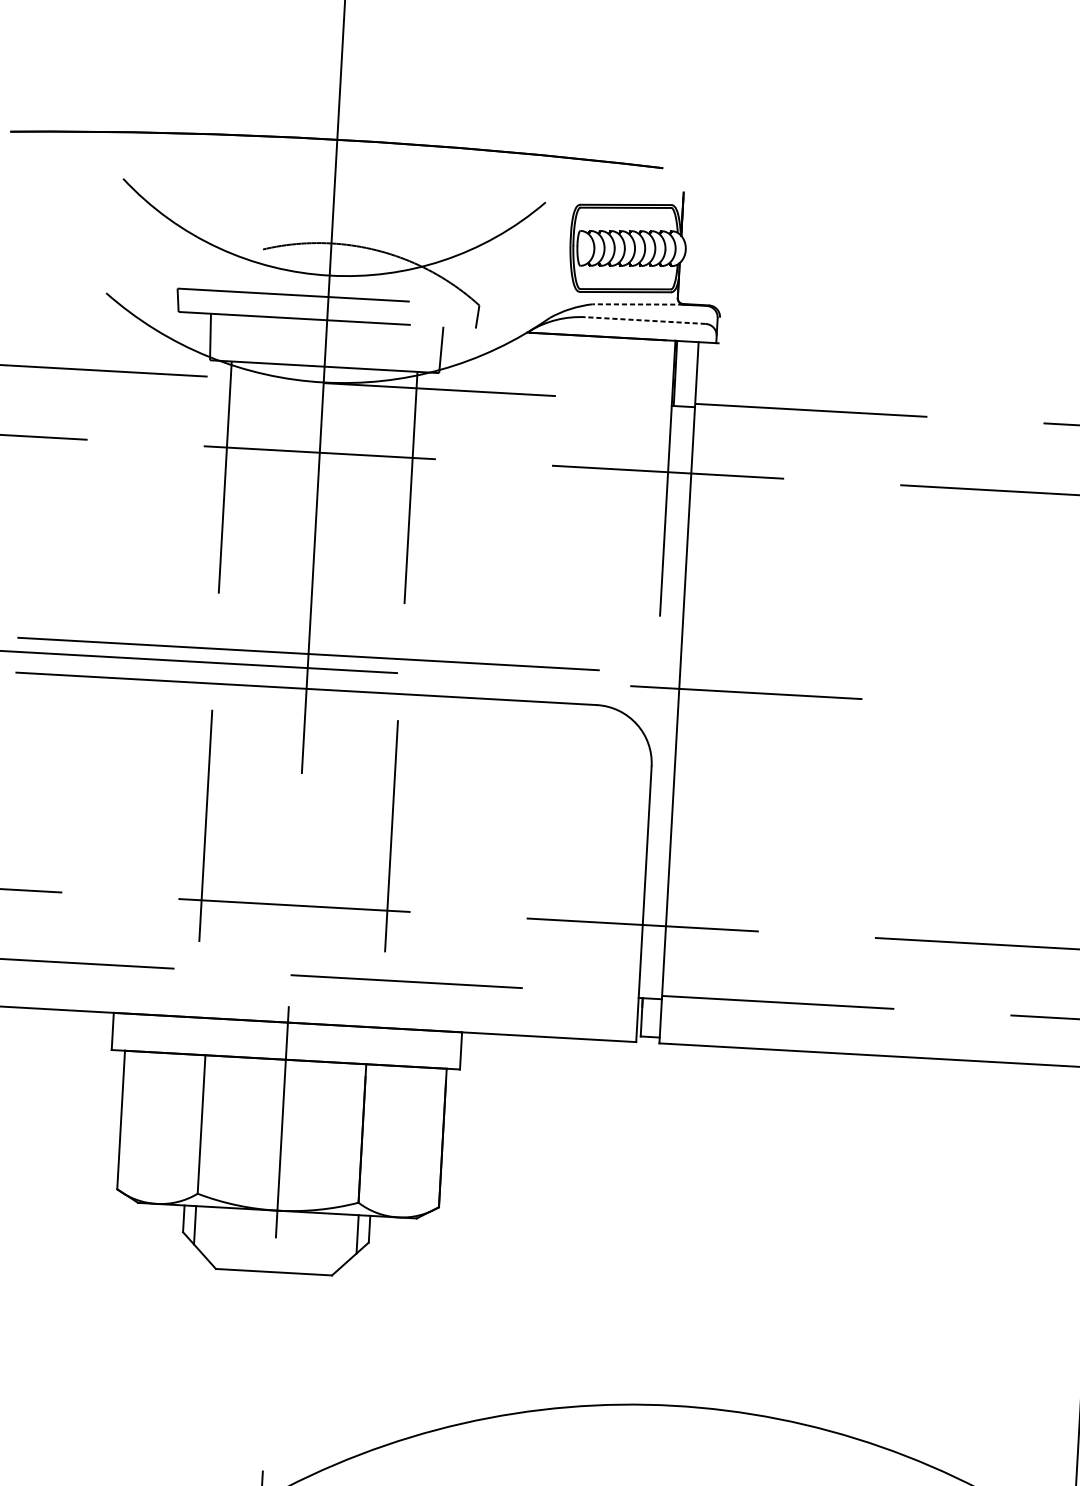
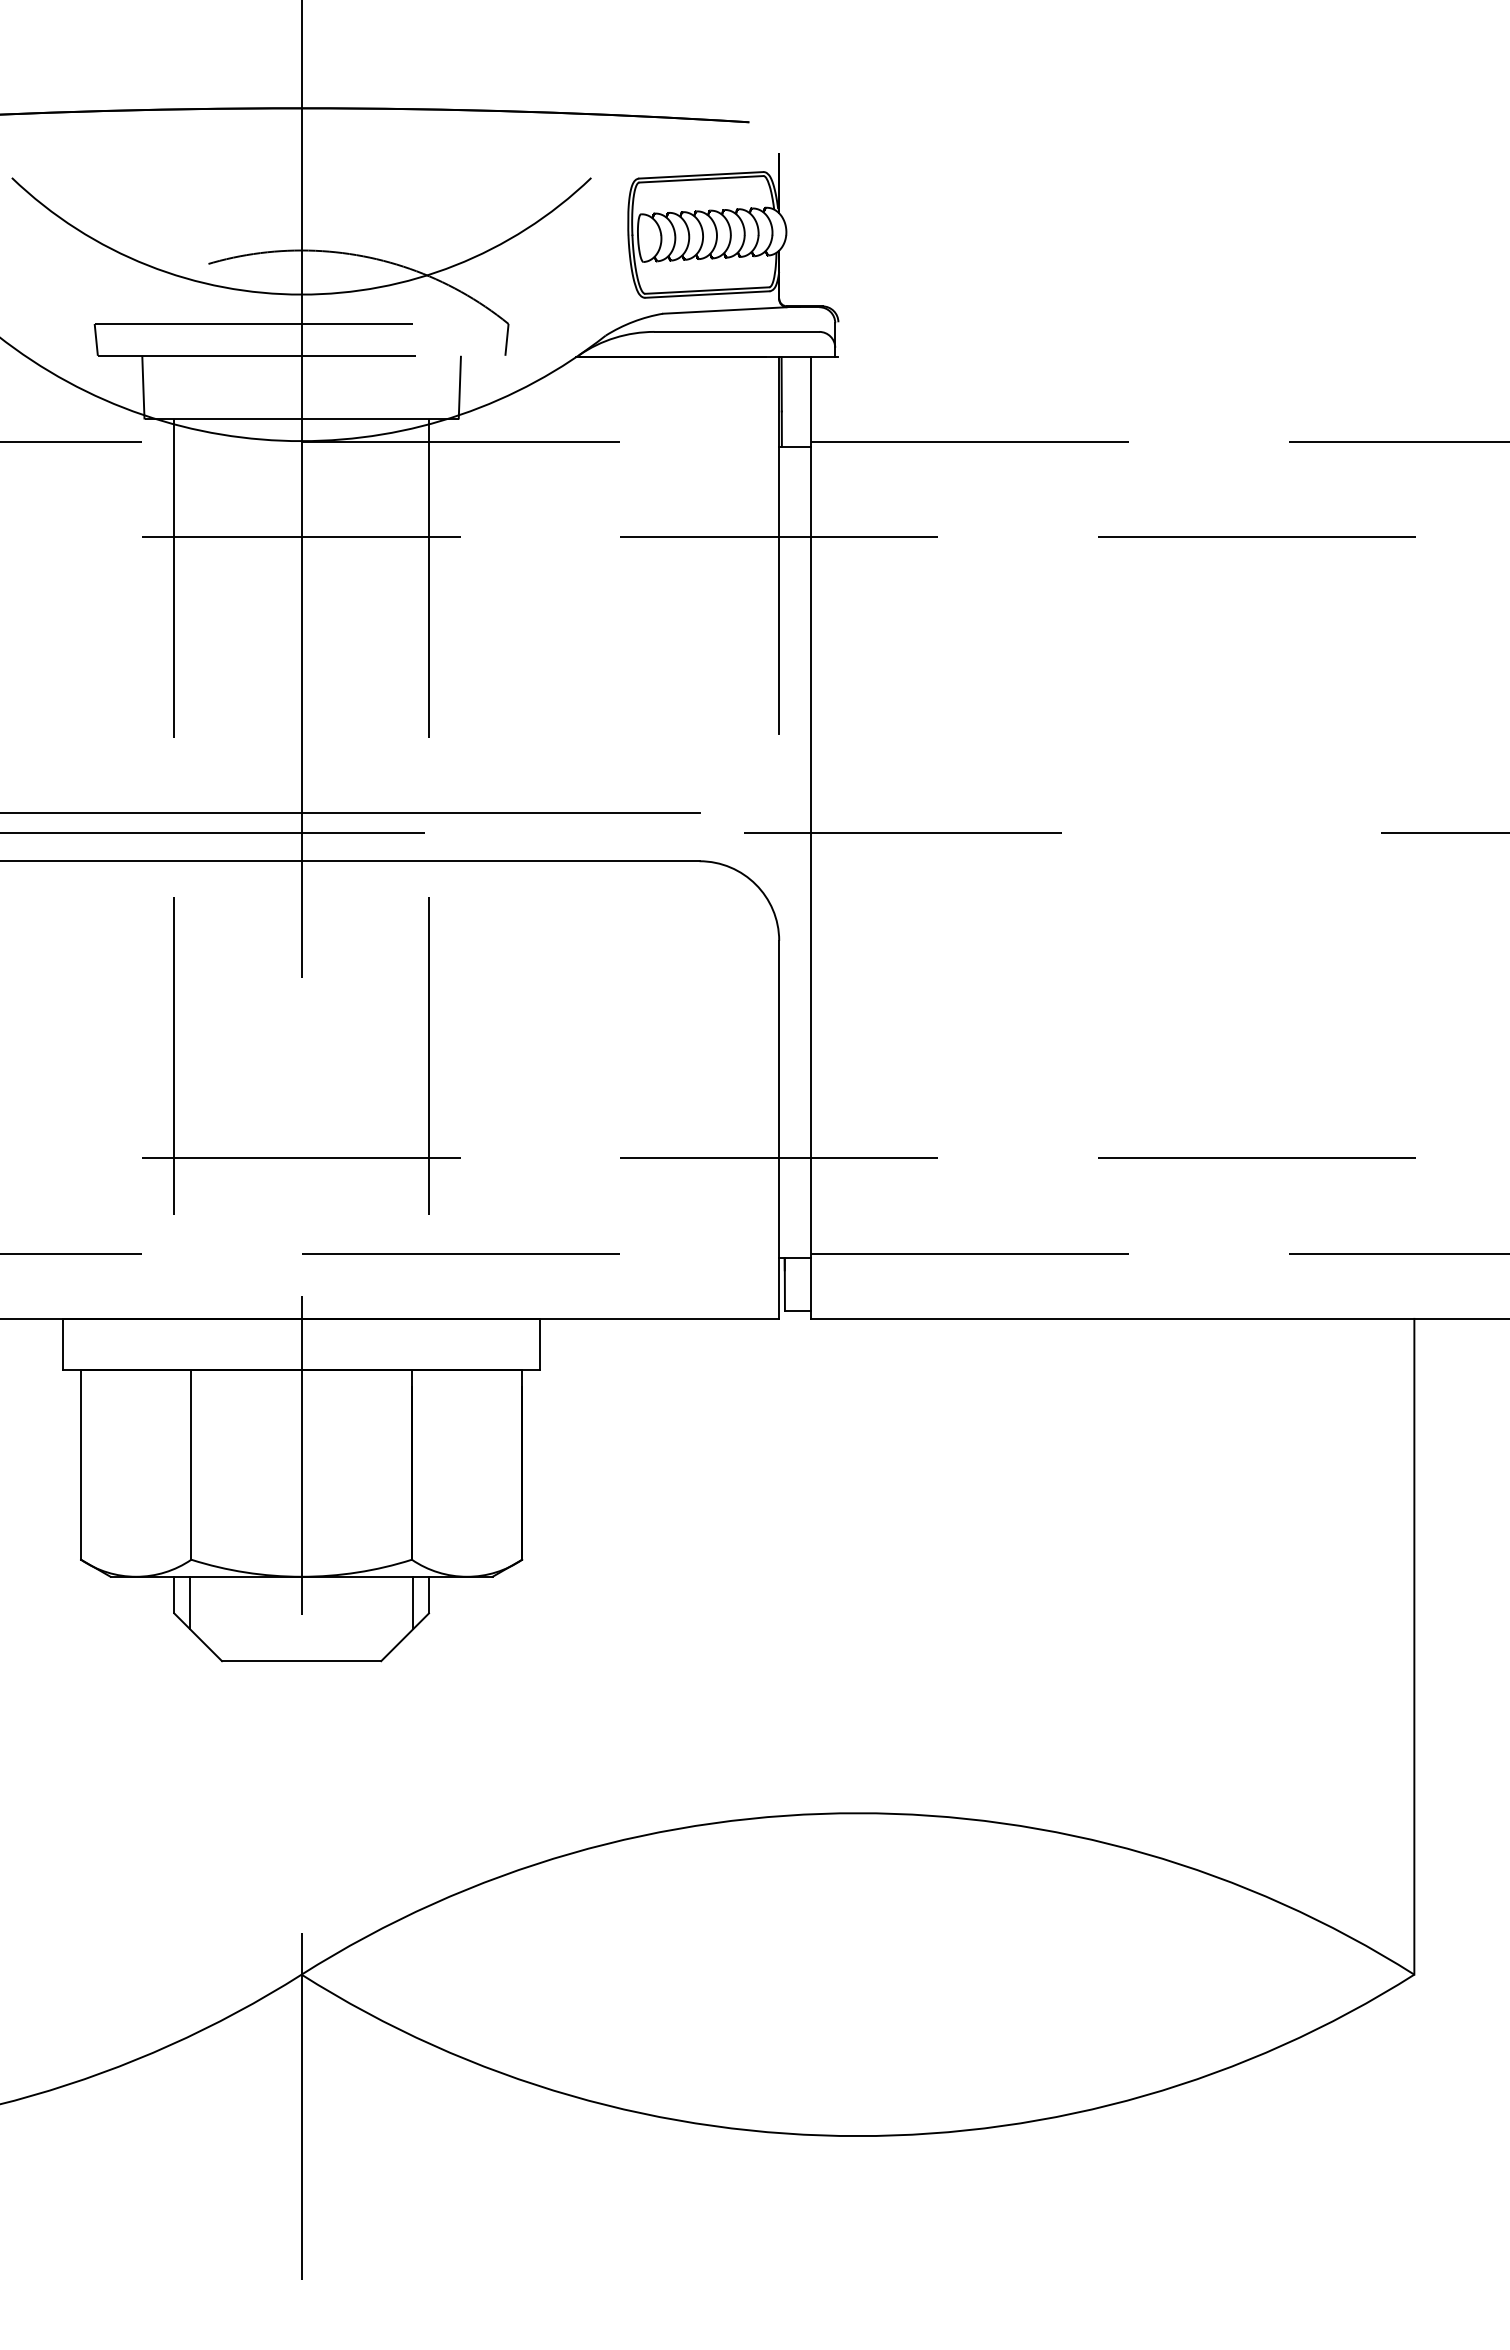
line: (637, 304) -> (724, 310), dashed -> solid
line: (645, 320) -> (736, 331), dashed -> solid

